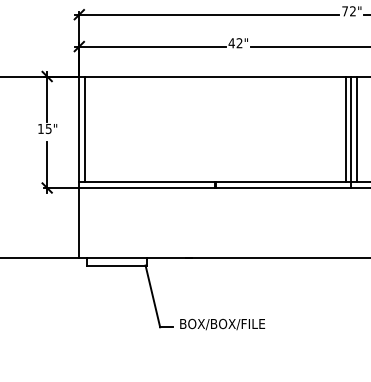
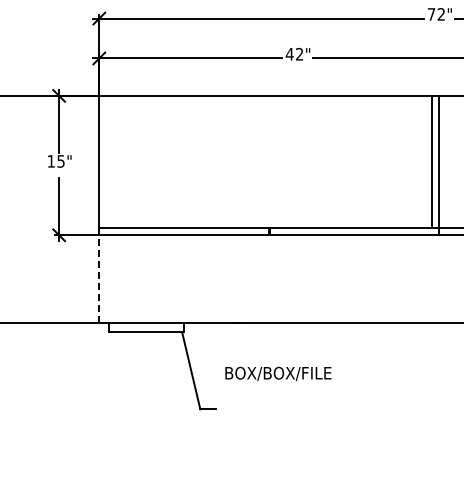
line: (85, 129) -> (106, 161), removed
line: (357, 129) -> (446, 161), removed
line: (79, 222) -> (99, 278), solid -> dashed
text: (222, 324) -> (278, 373), moved

